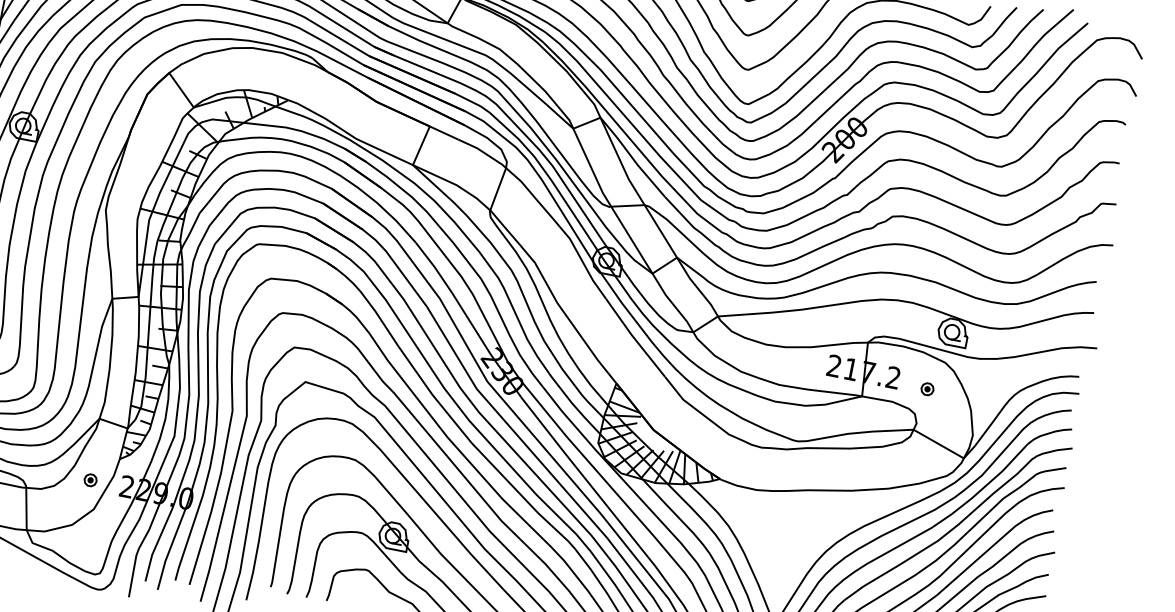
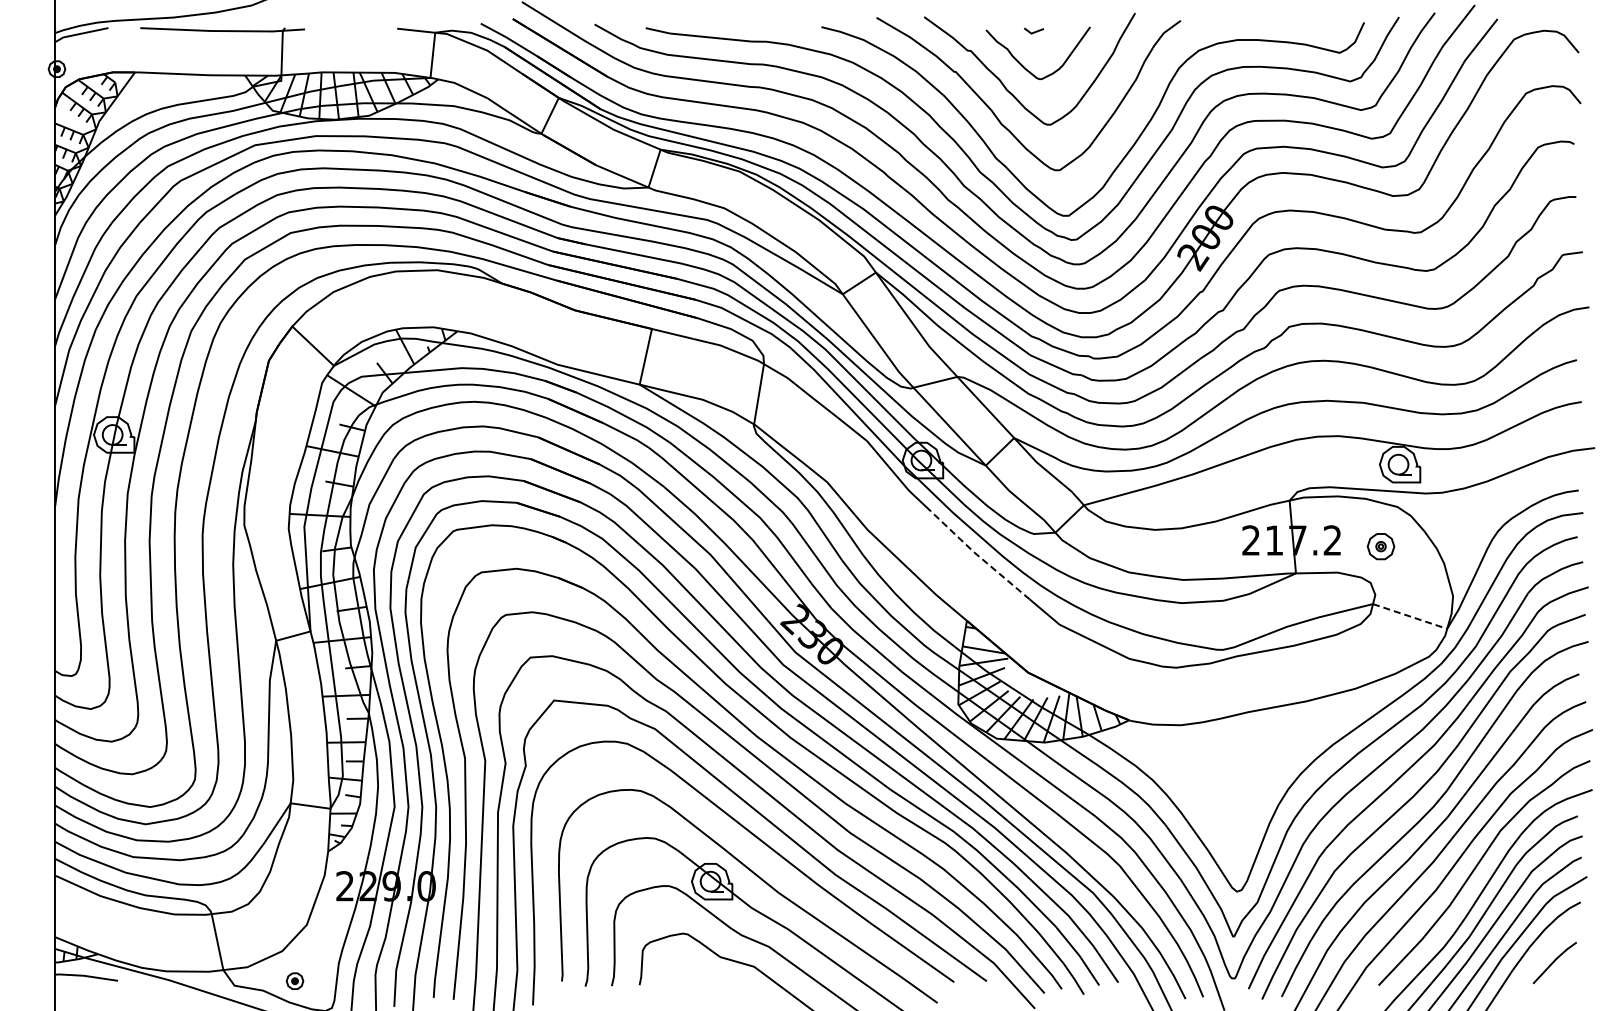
line: (634, 338) -> (978, 556), solid -> dashed
part: (927, 389) -> (1380, 546), size x1.6
line: (939, 444) -> (1410, 616), solid -> dashed
part: (90, 479) -> (294, 980), moved

